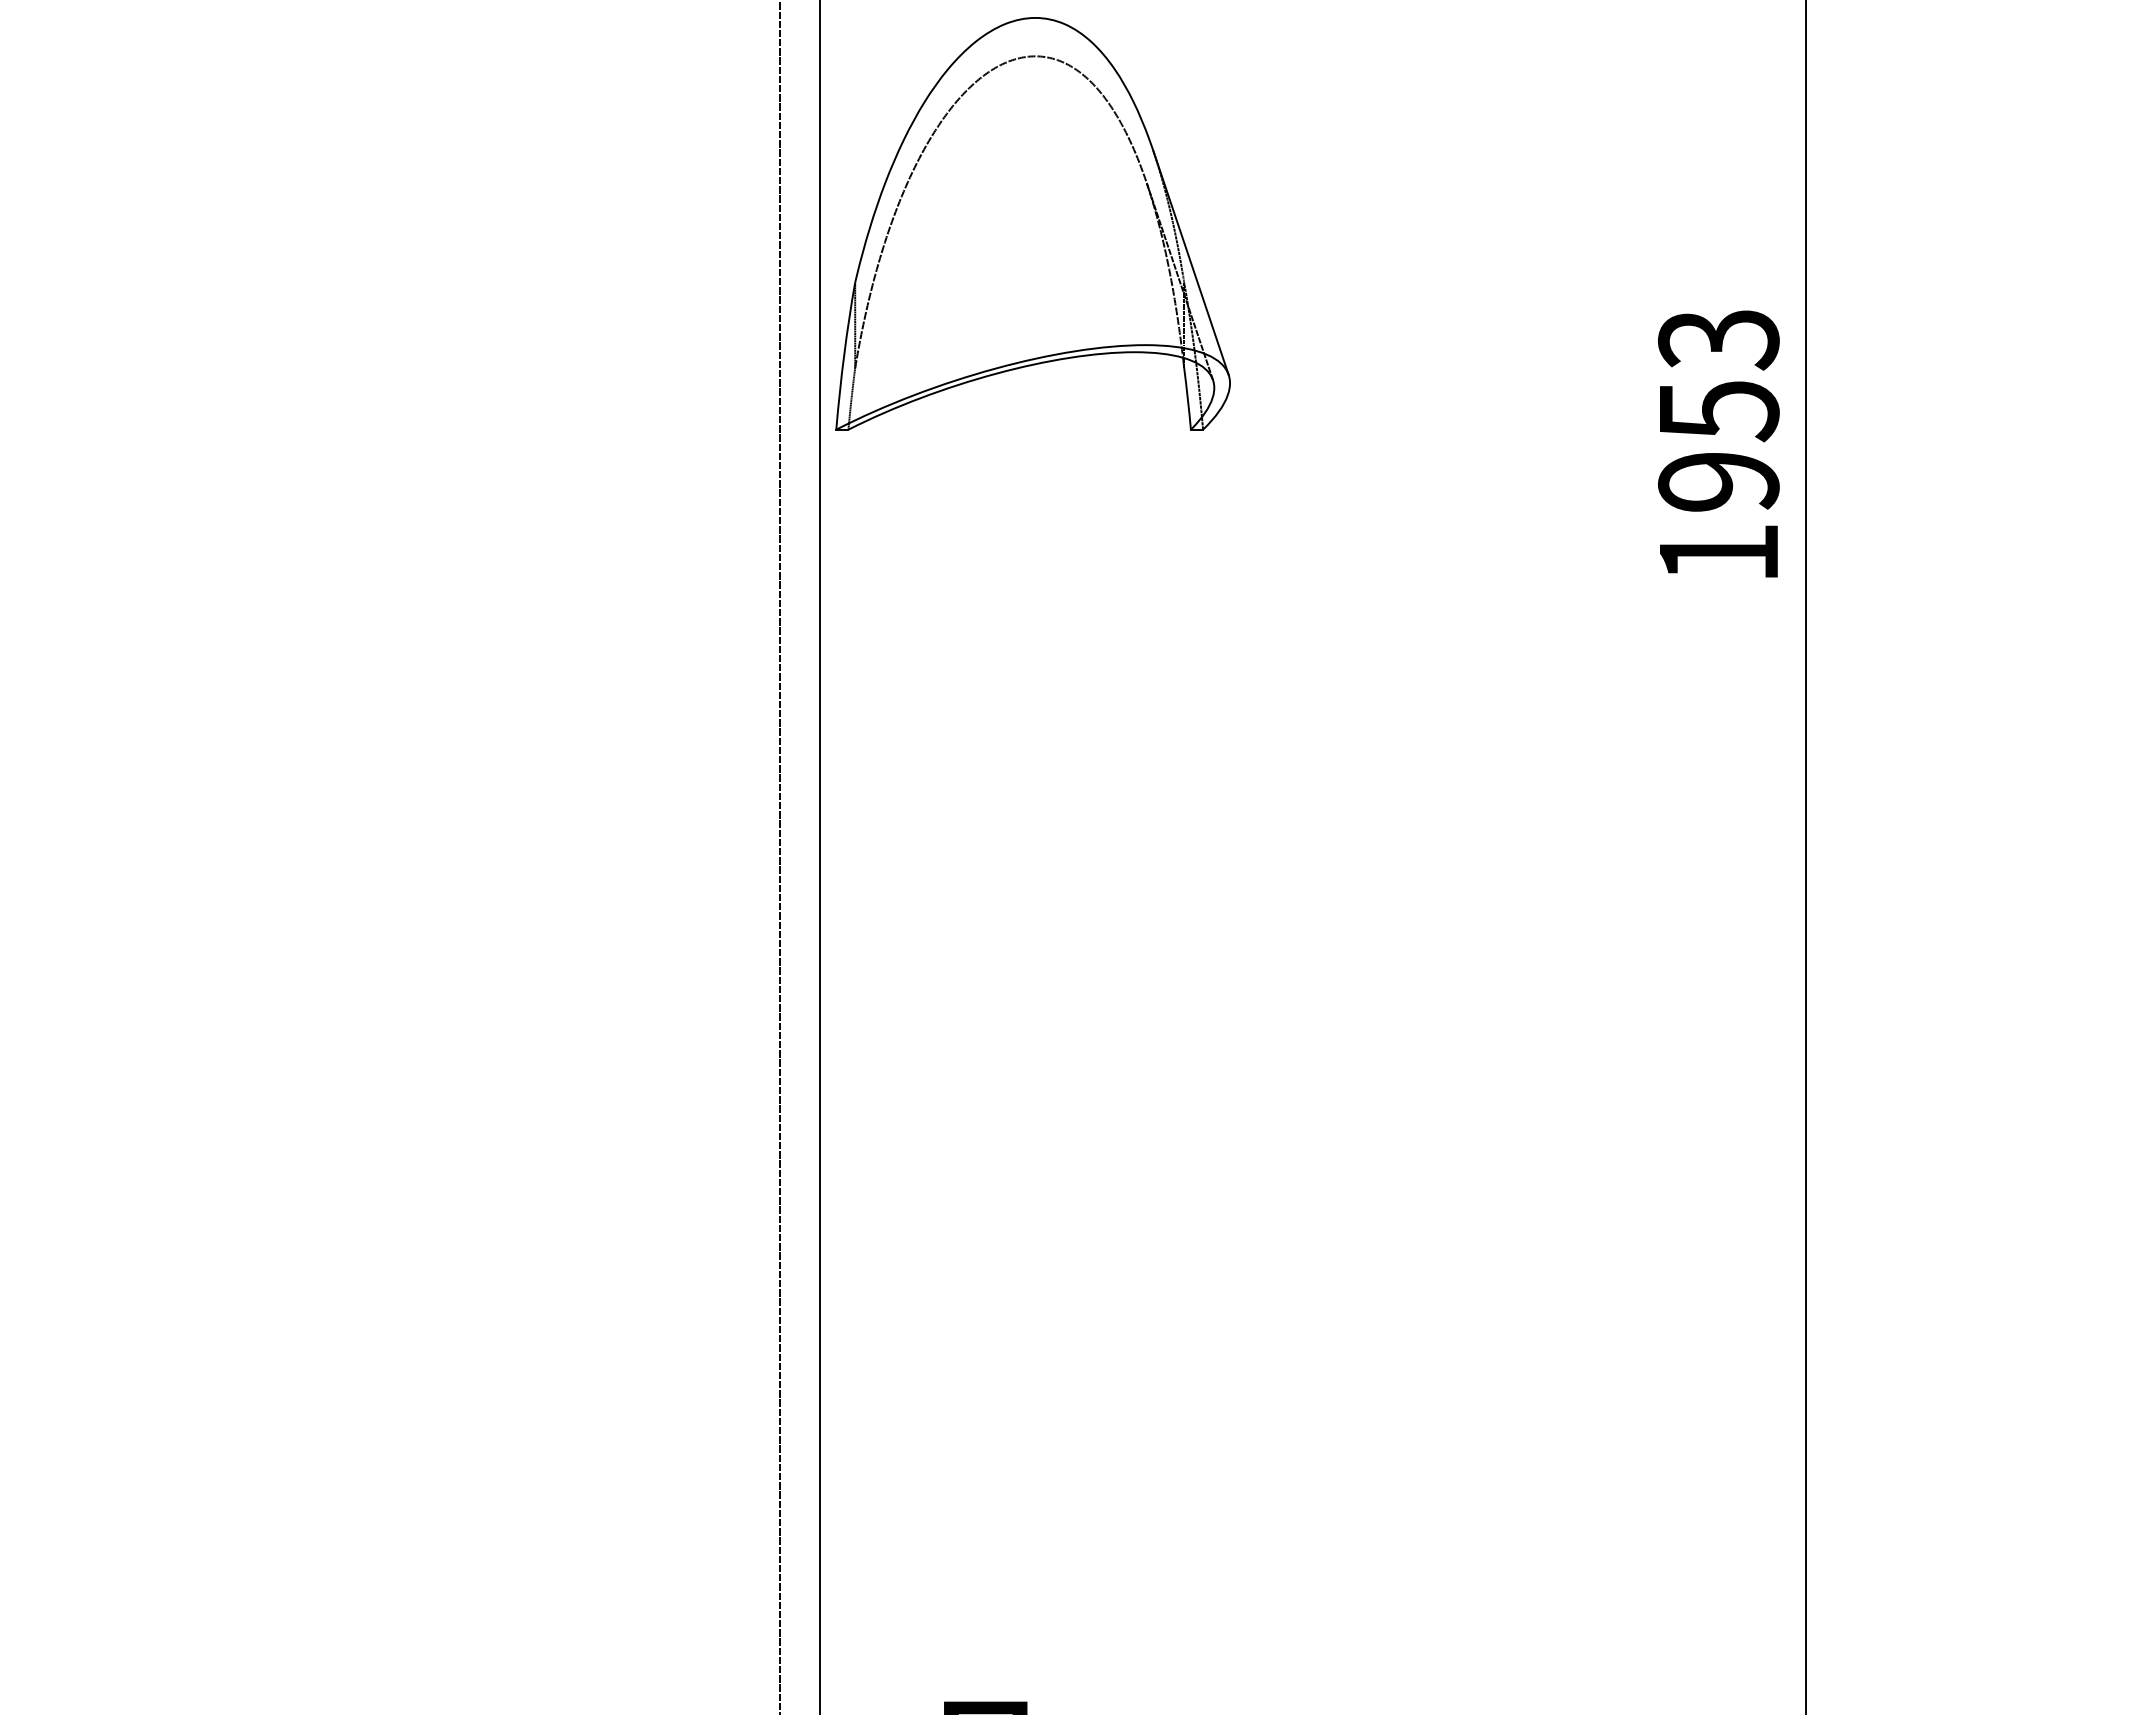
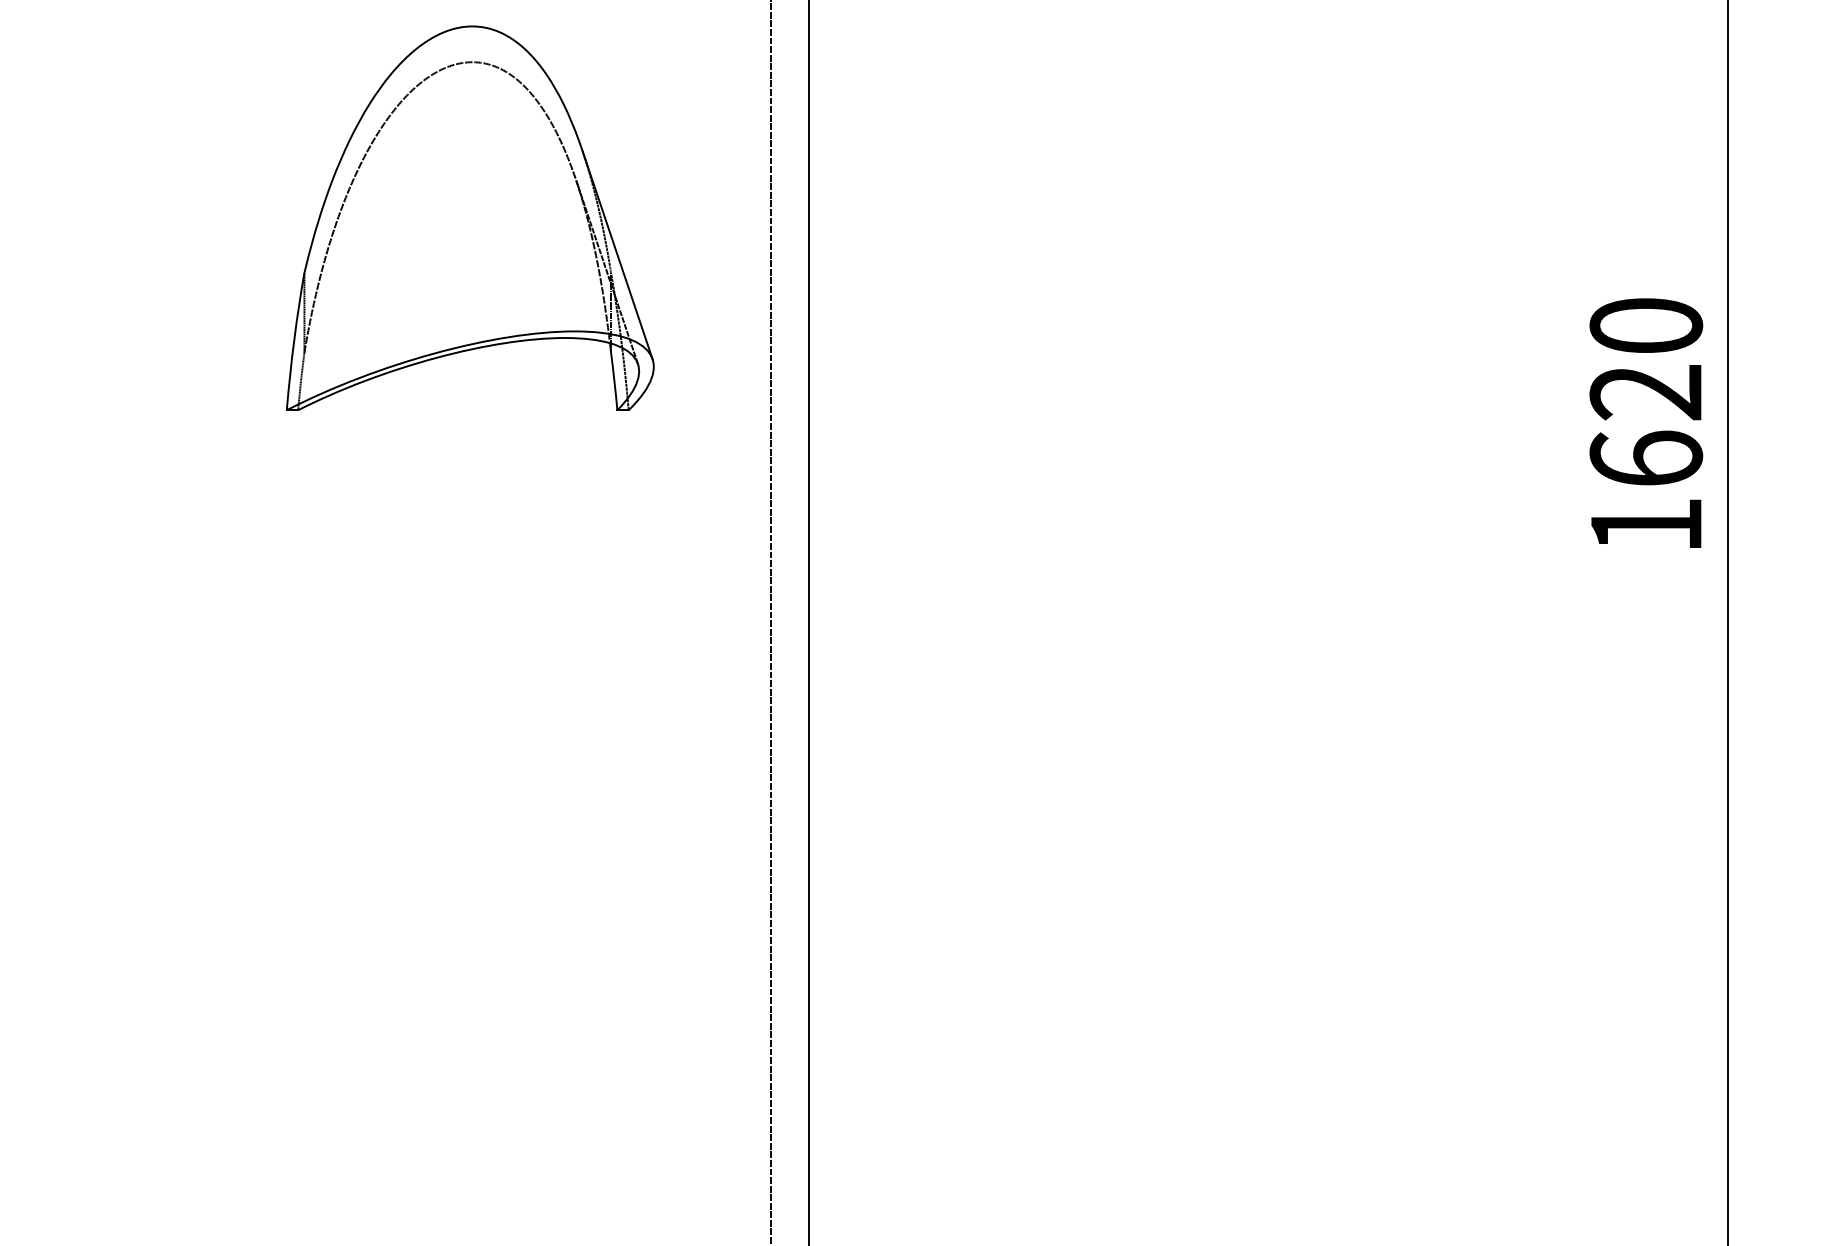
part: (1032, 223) -> (469, 218), moved
text: (1718, 410) -> (1646, 392), 1953 -> 1620

